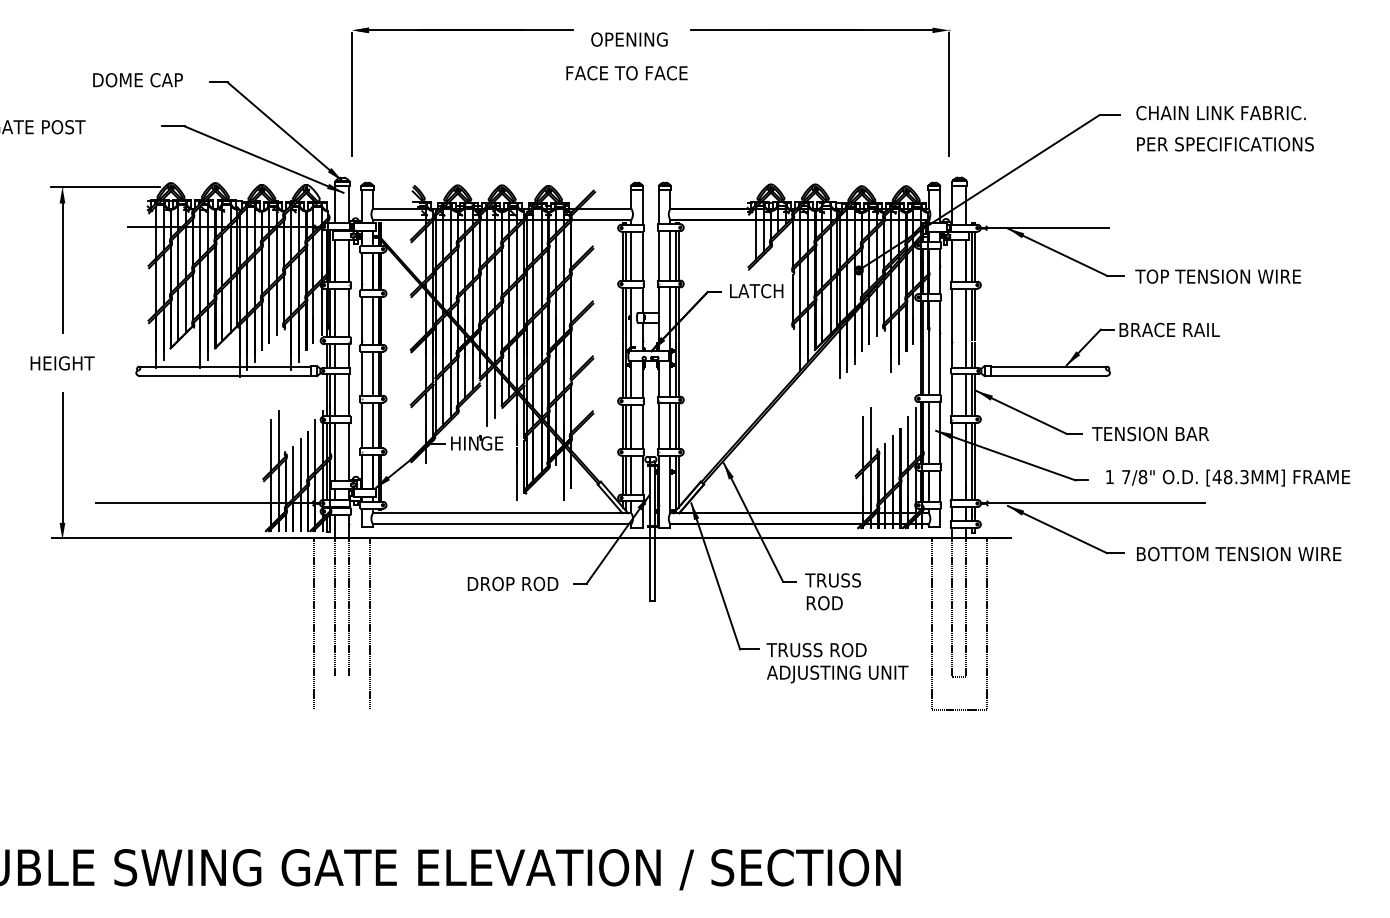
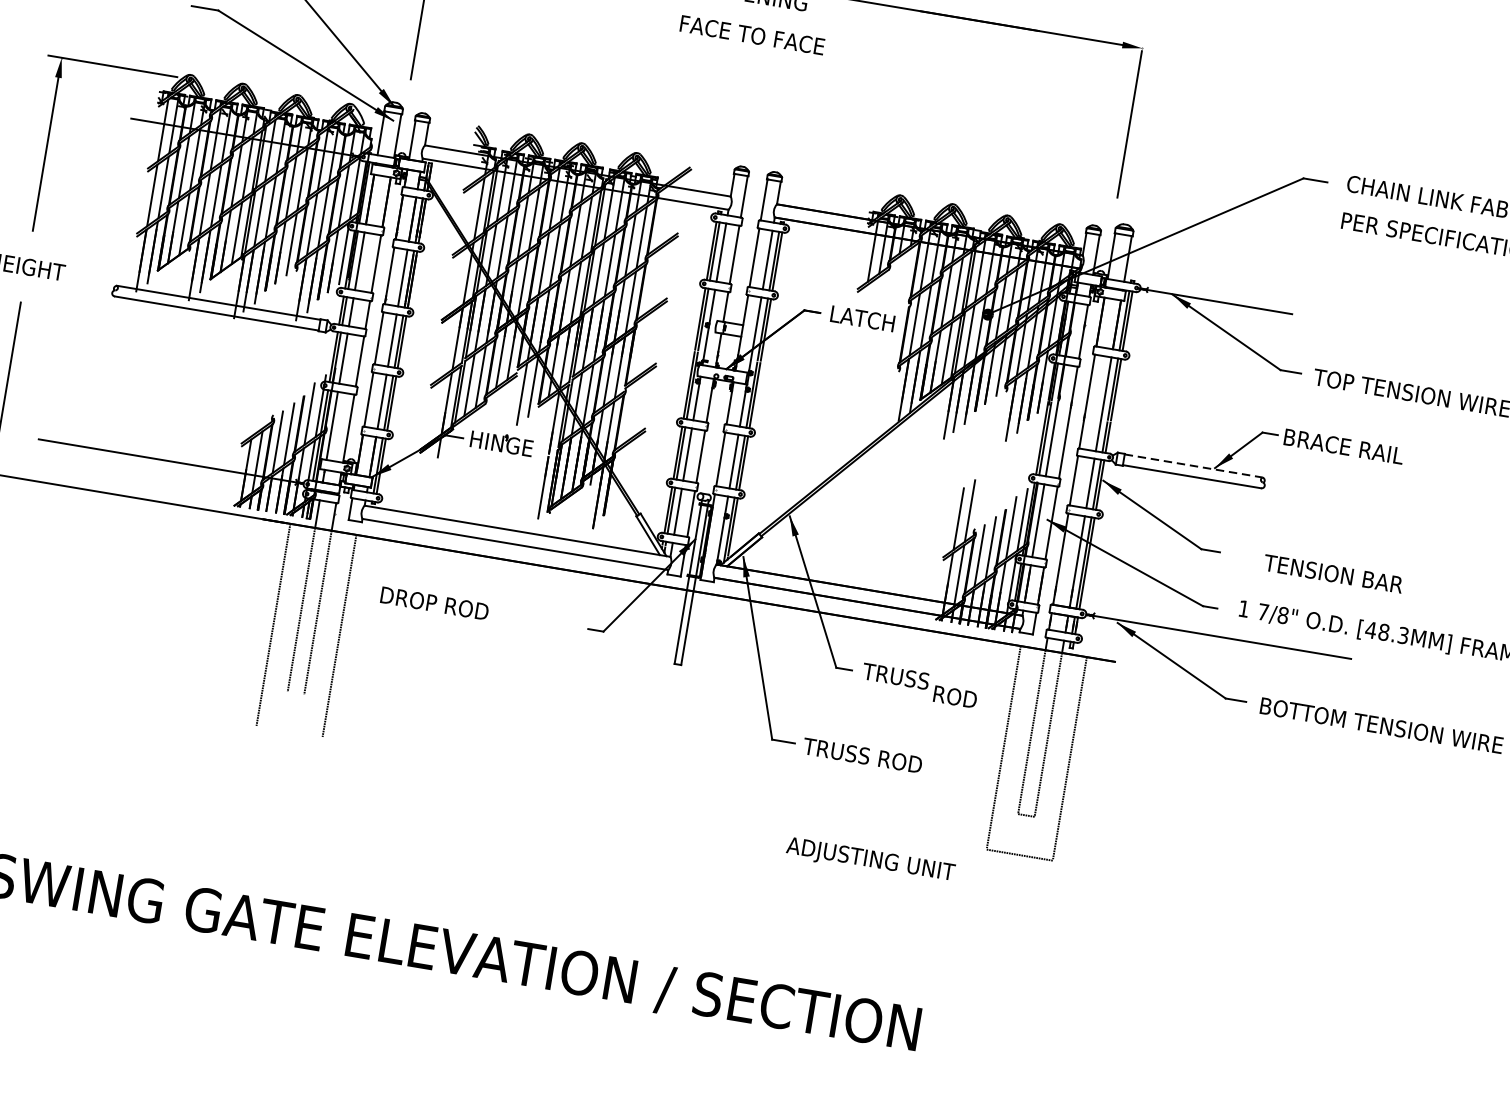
line: (1049, 366) -> (1194, 466), solid -> dashed
text: (1150, 433) -> (1333, 573), moved
line: (278, 437) -> (267, 397), removed
line: (270, 445) -> (256, 405), removed
text: (512, 583) -> (434, 602), moved
text: (824, 603) -> (954, 697), moved
text: (837, 674) -> (870, 860), moved

